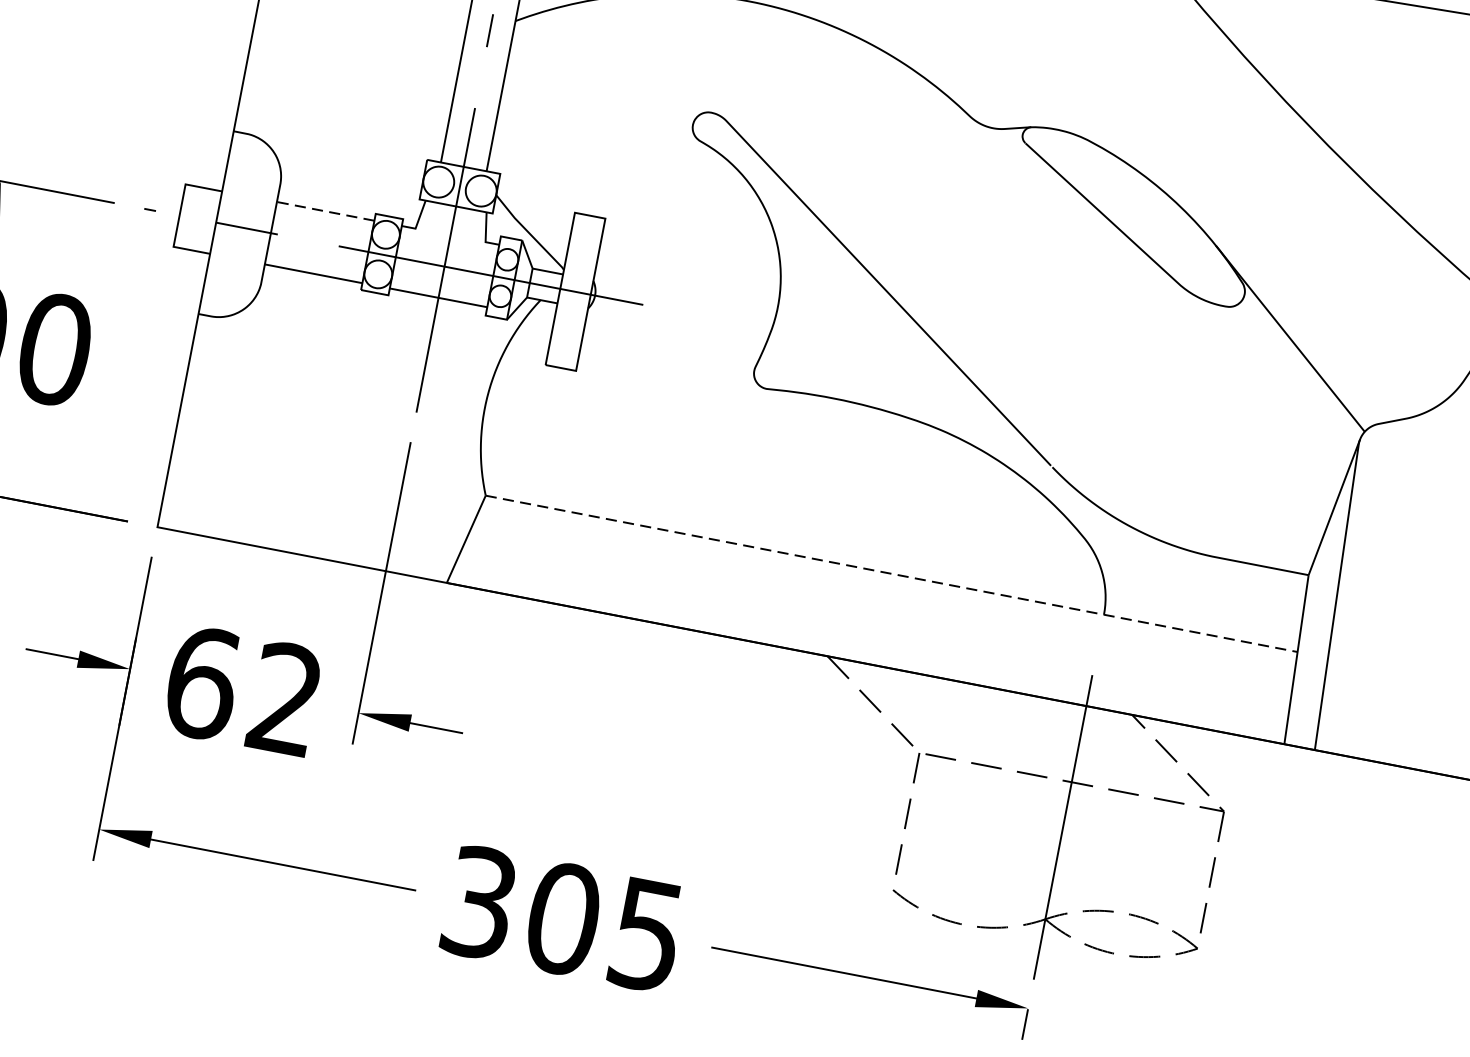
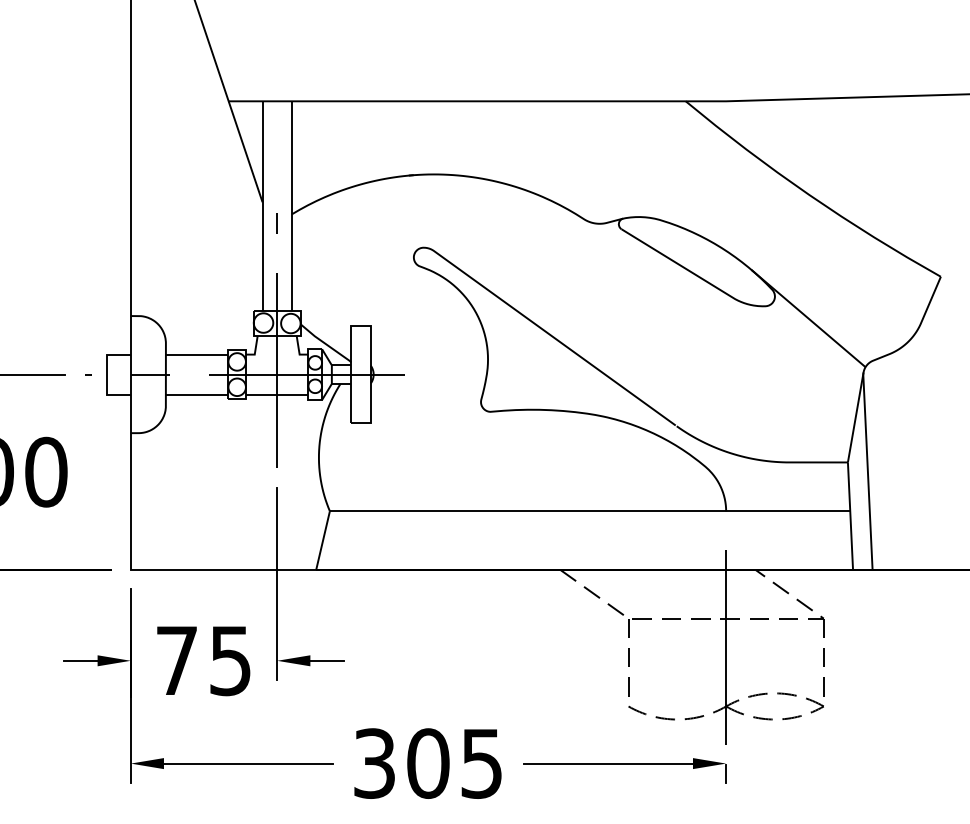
line: (324, 211) -> (196, 354), dashed -> solid
line: (892, 574) -> (590, 511), dashed -> solid
text: (243, 690) -> (203, 660), 62 -> 75

